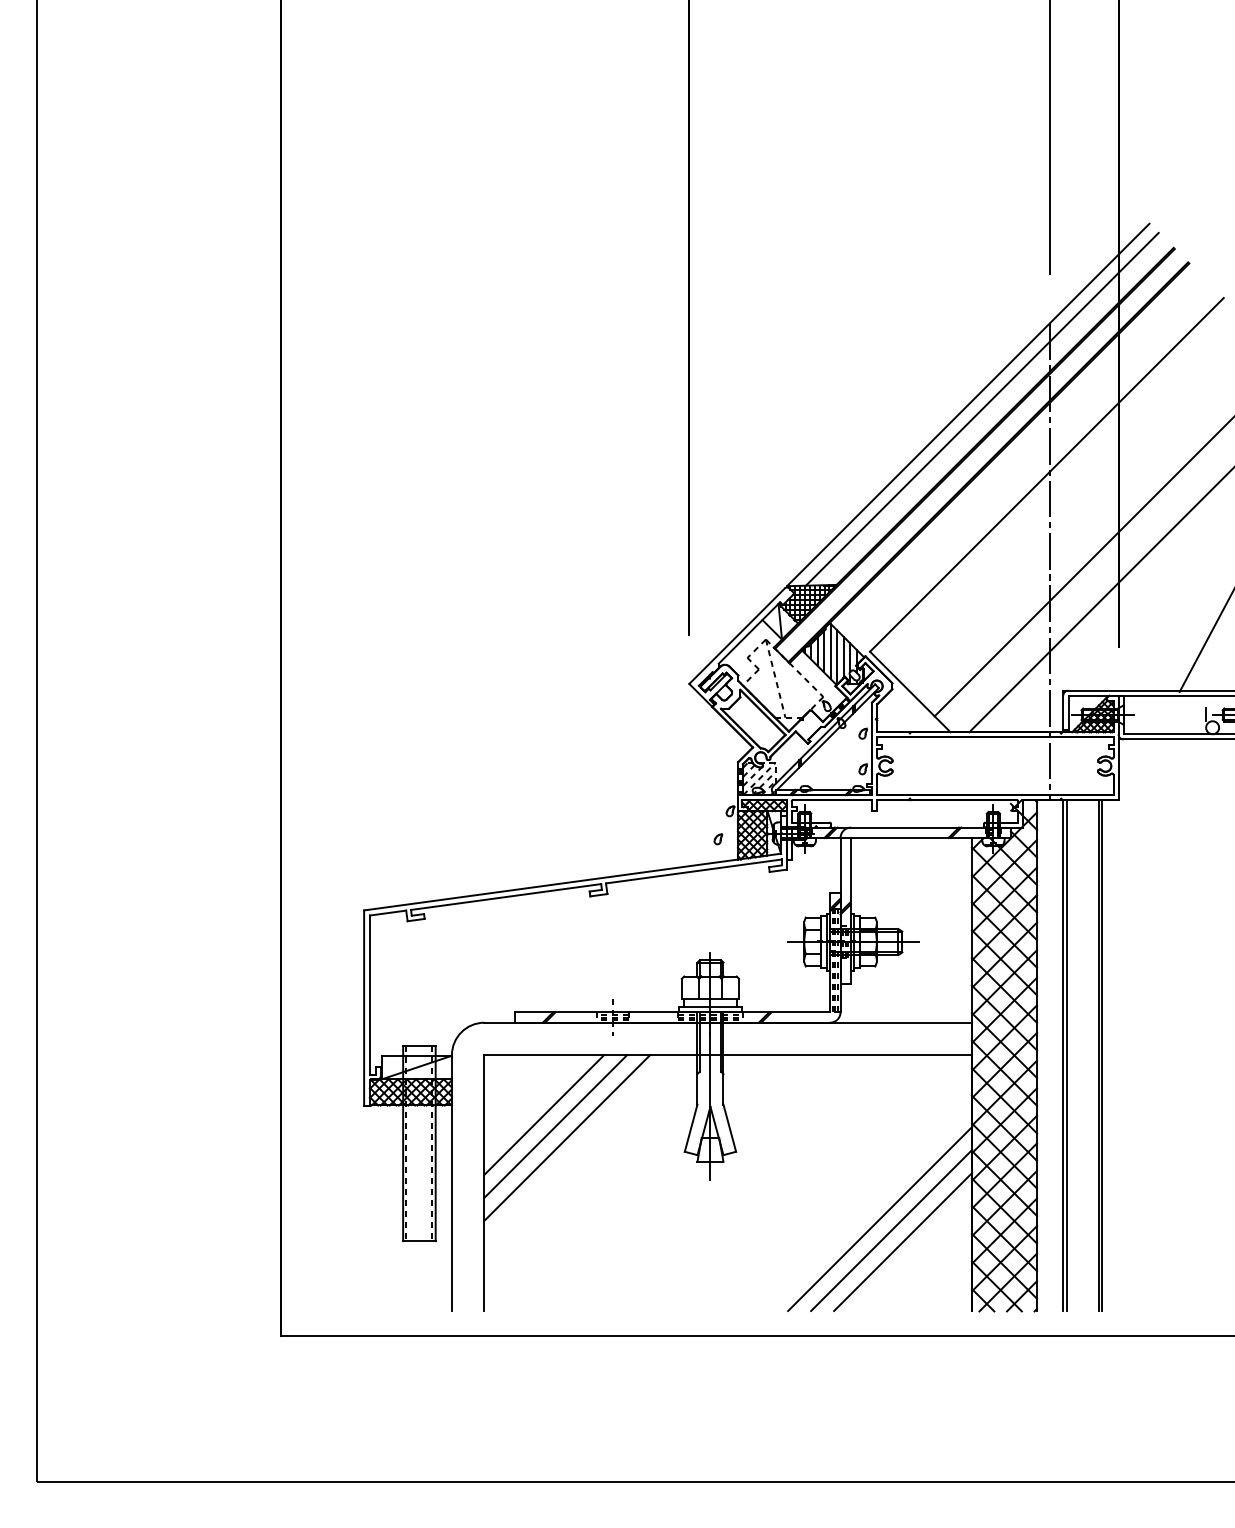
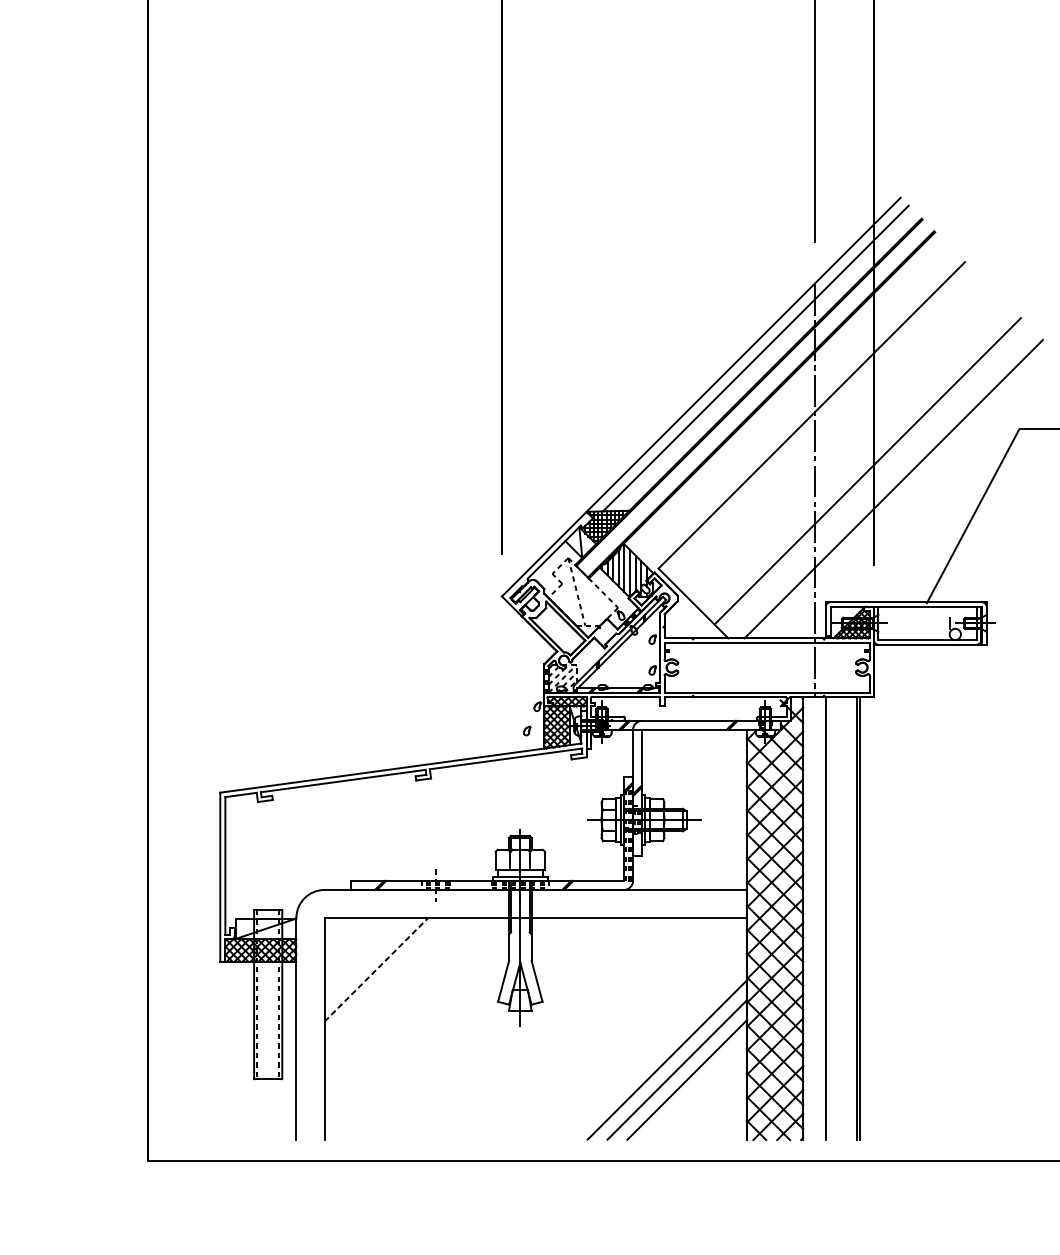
line: (1066, 1055) -> (828, 918), removed
line: (544, 1115) -> (376, 970), solid -> dashed
line: (555, 1126) -> (386, 979), removed
line: (567, 1137) -> (396, 989), removed

